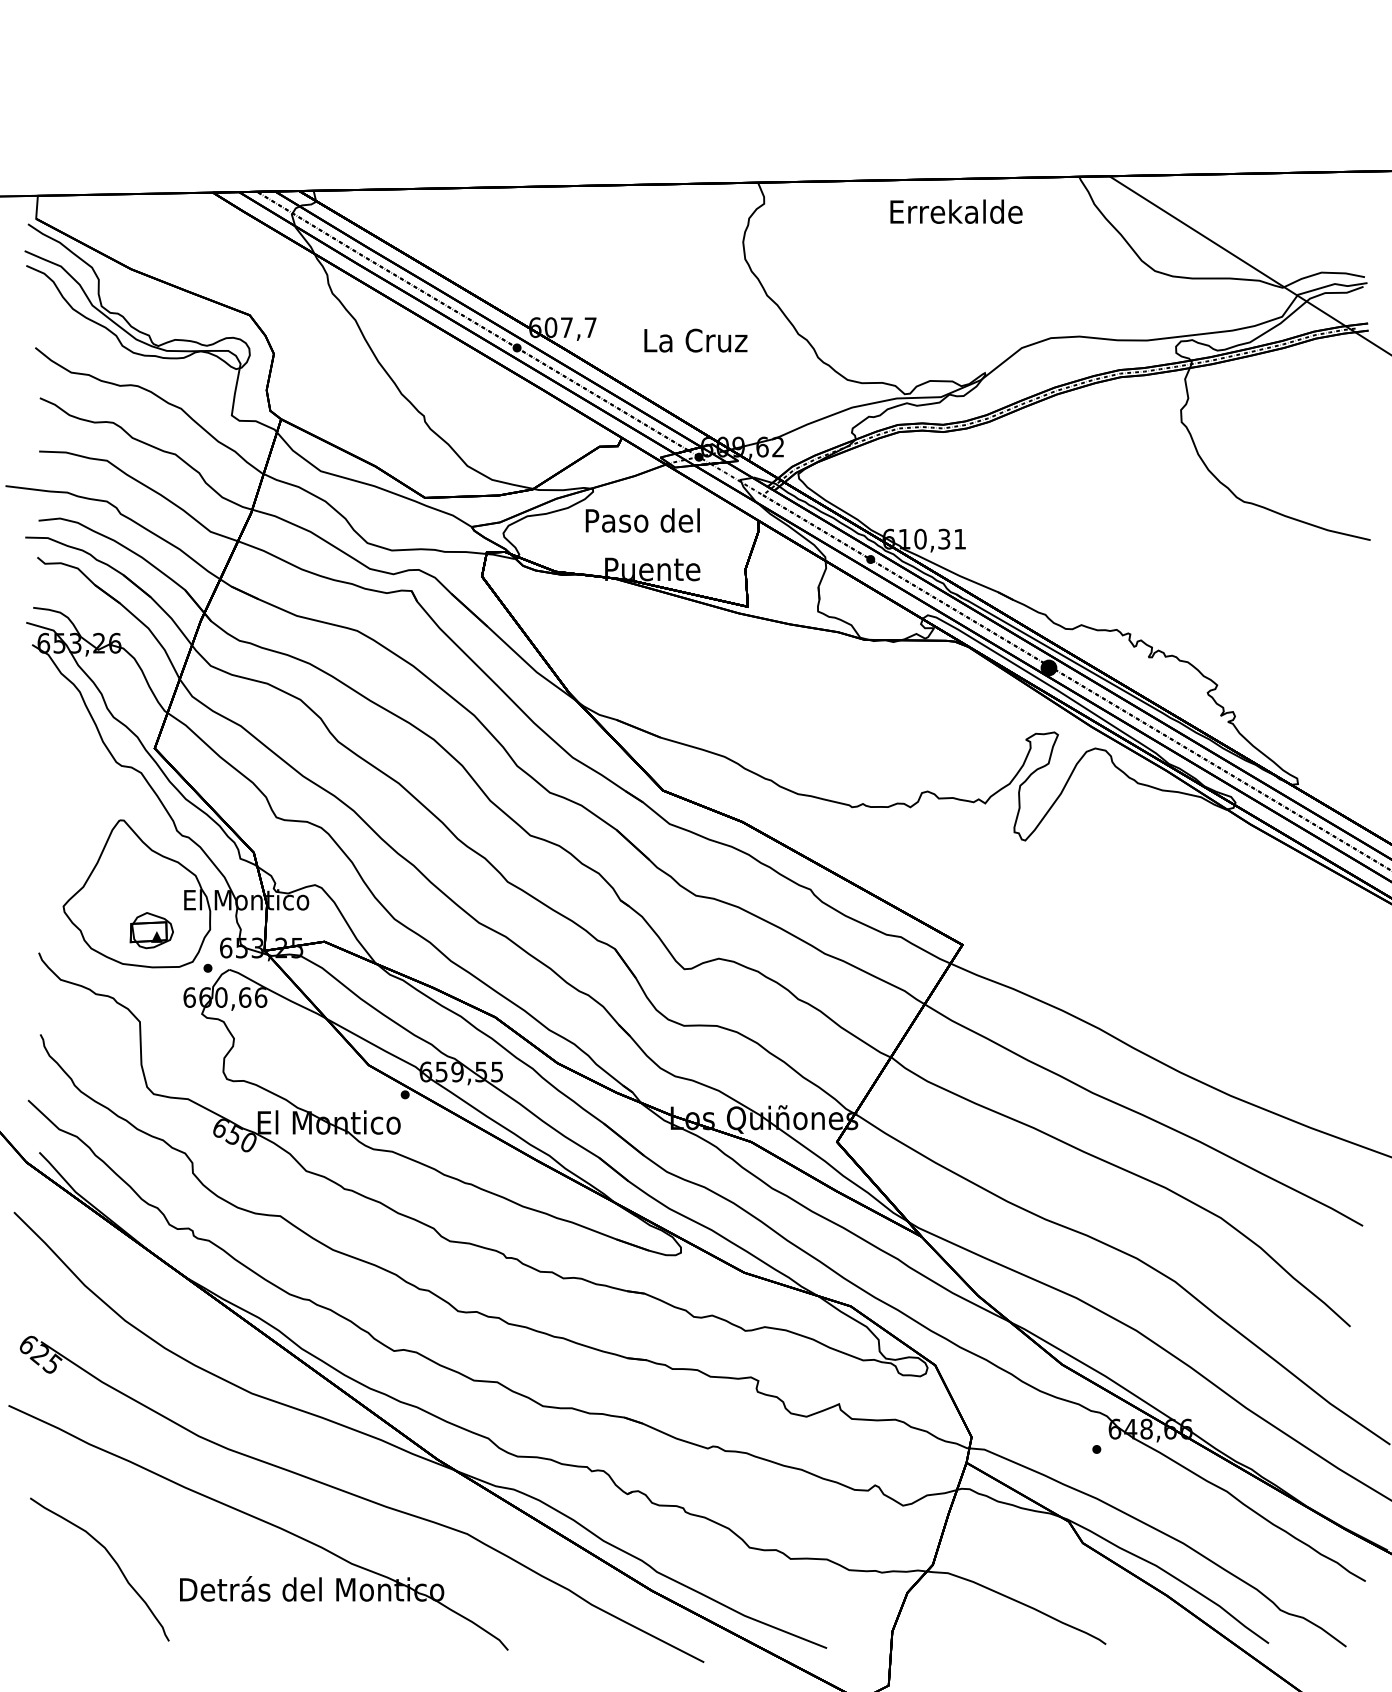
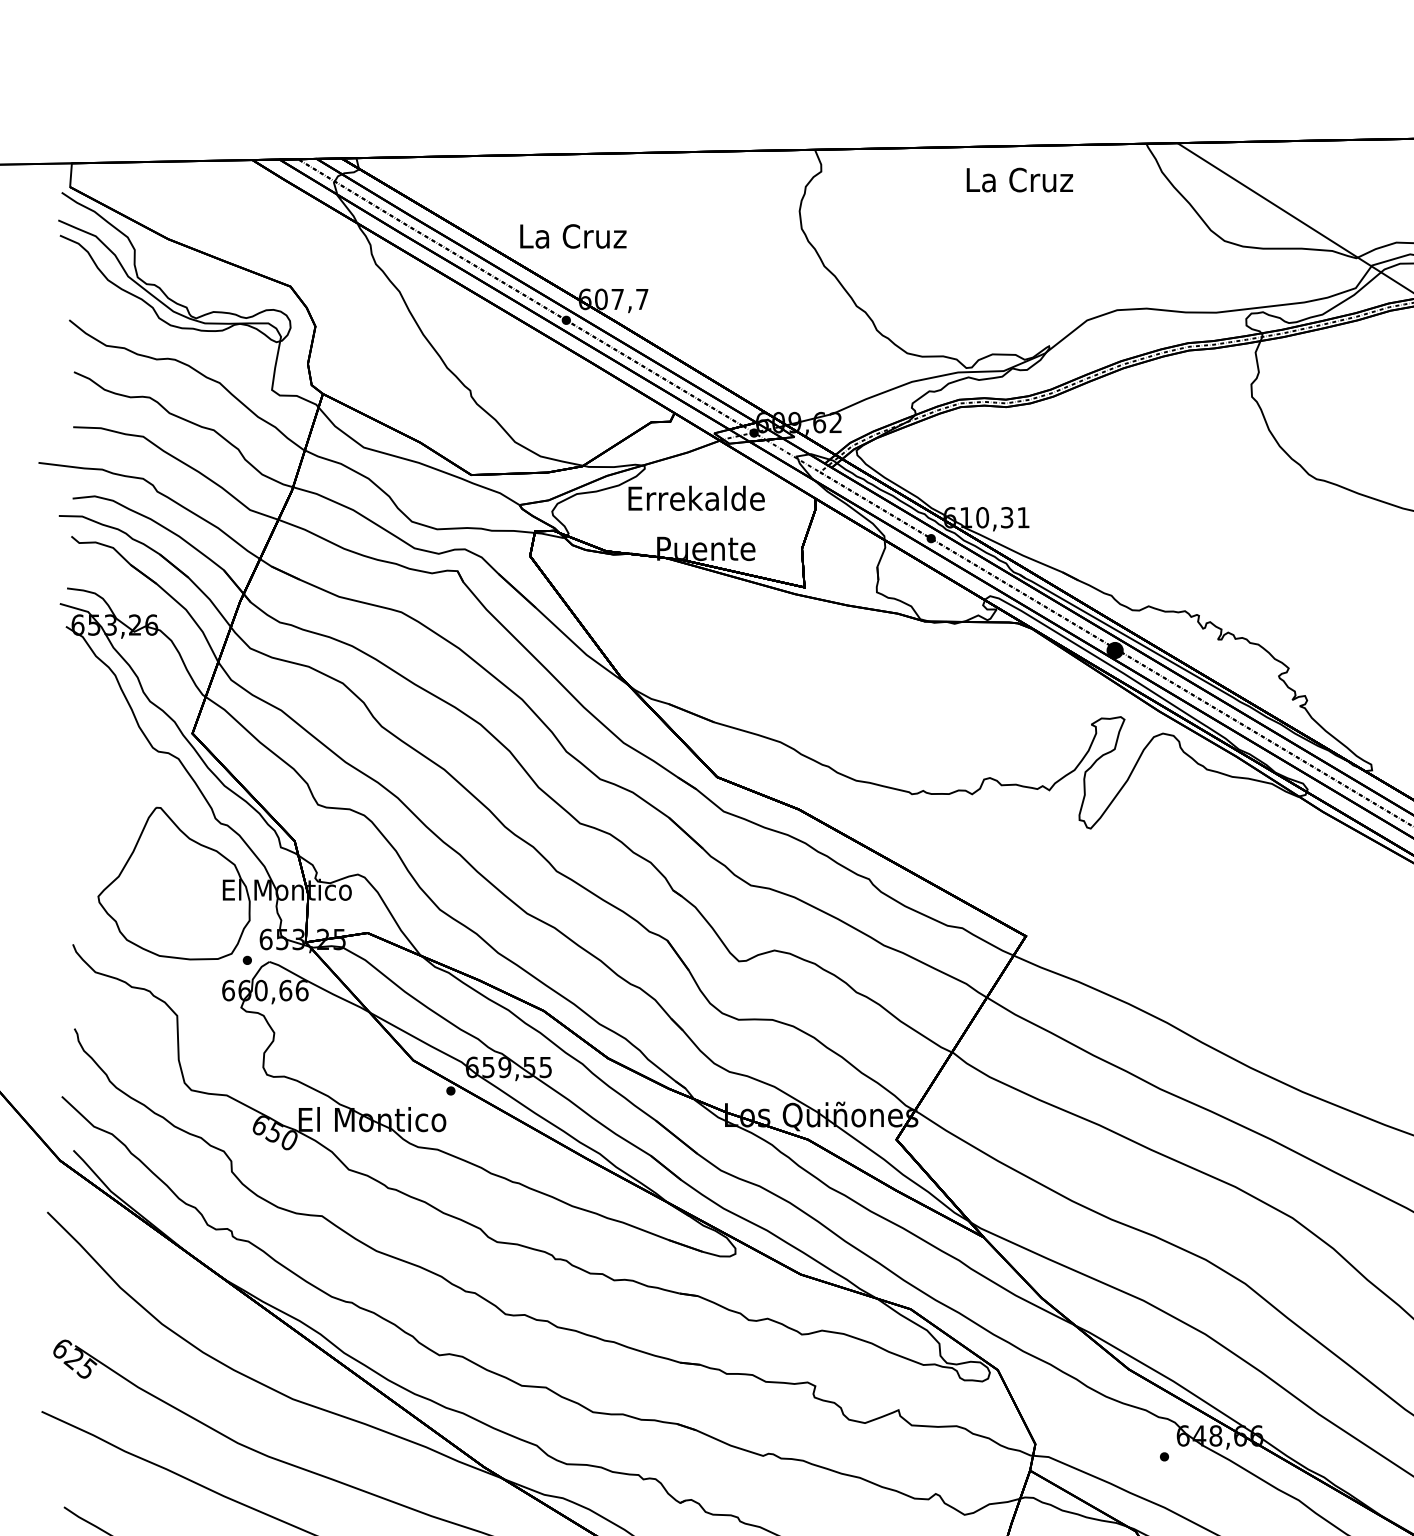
text: (956, 211) -> (1019, 179), Errekalde -> La Cruz
text: (695, 340) -> (572, 236), moved
text: (643, 520) -> (696, 498), Paso del -> Errekalde
part: (151, 930) -> (189, 921), removed

